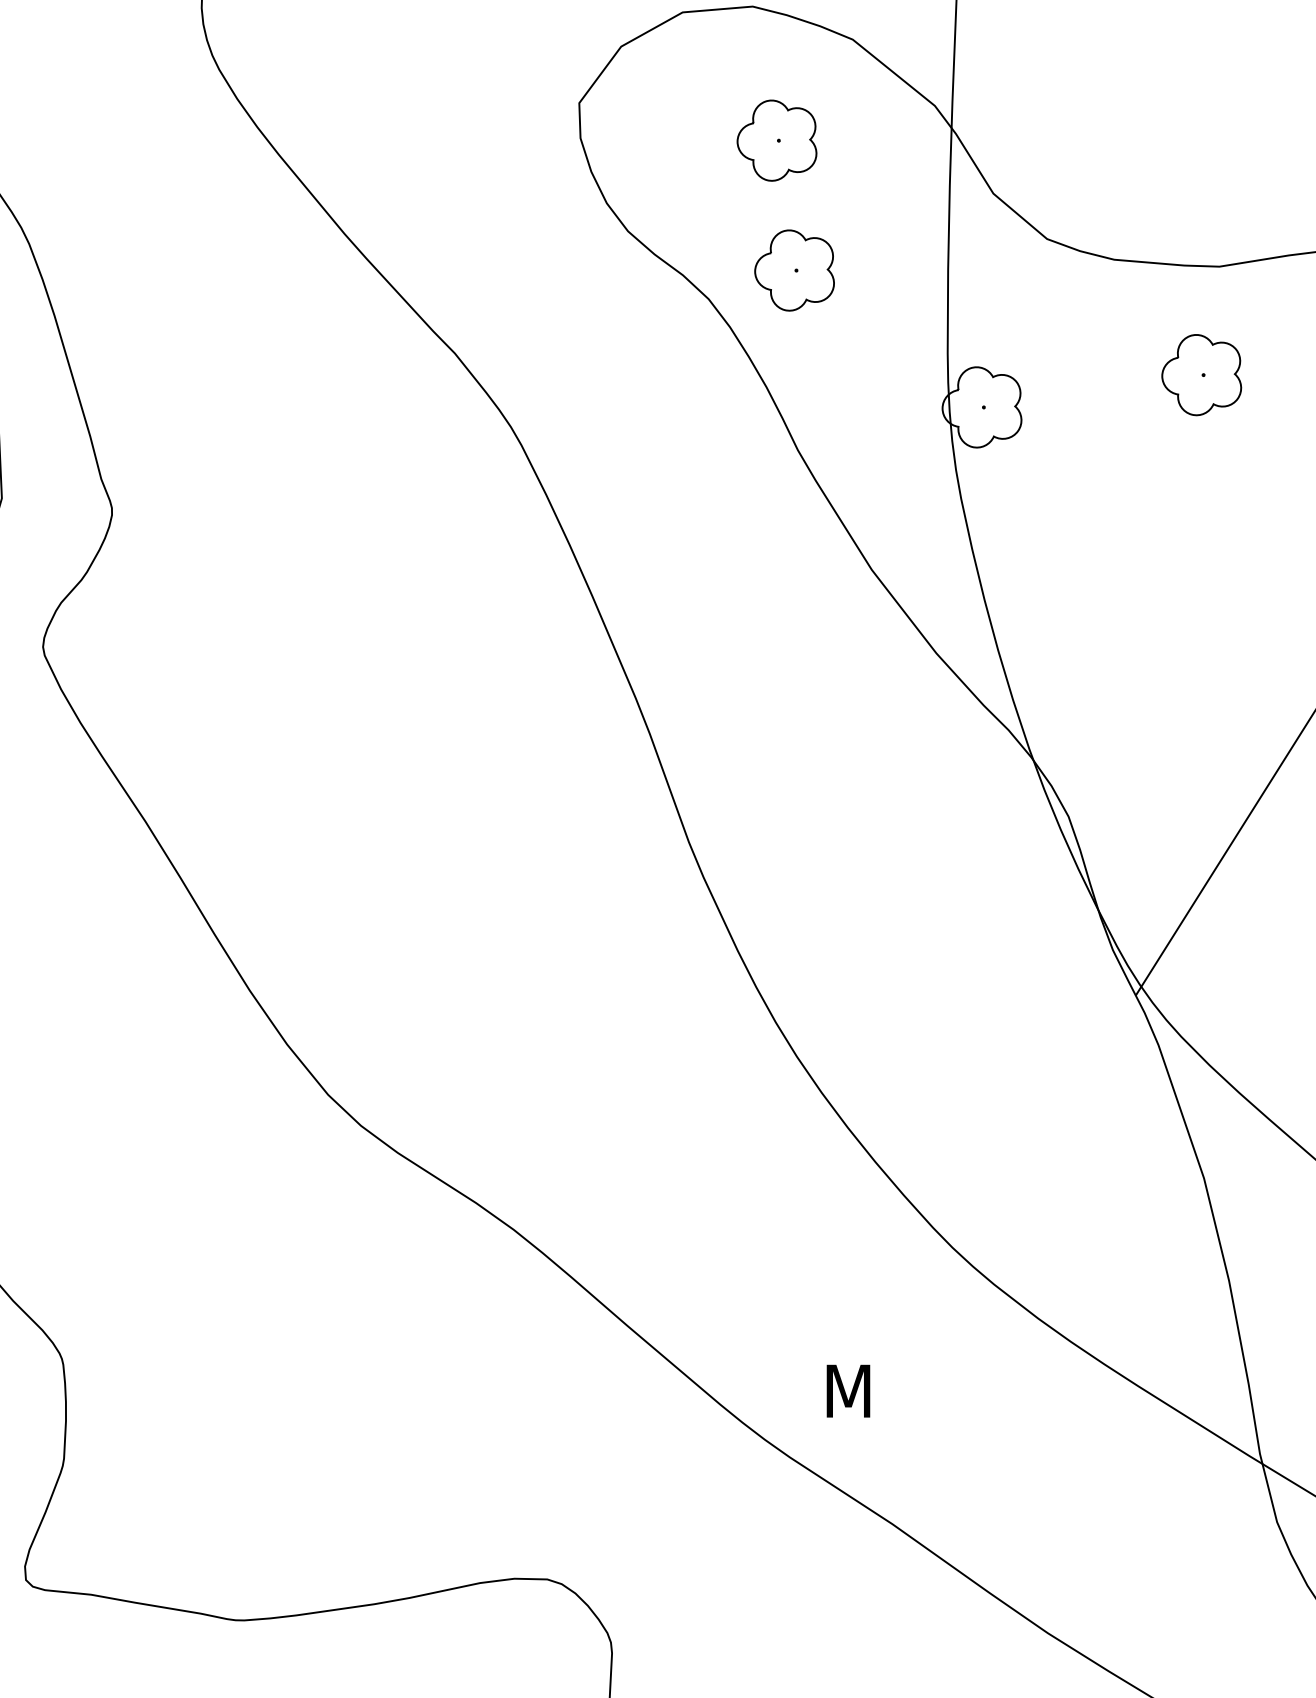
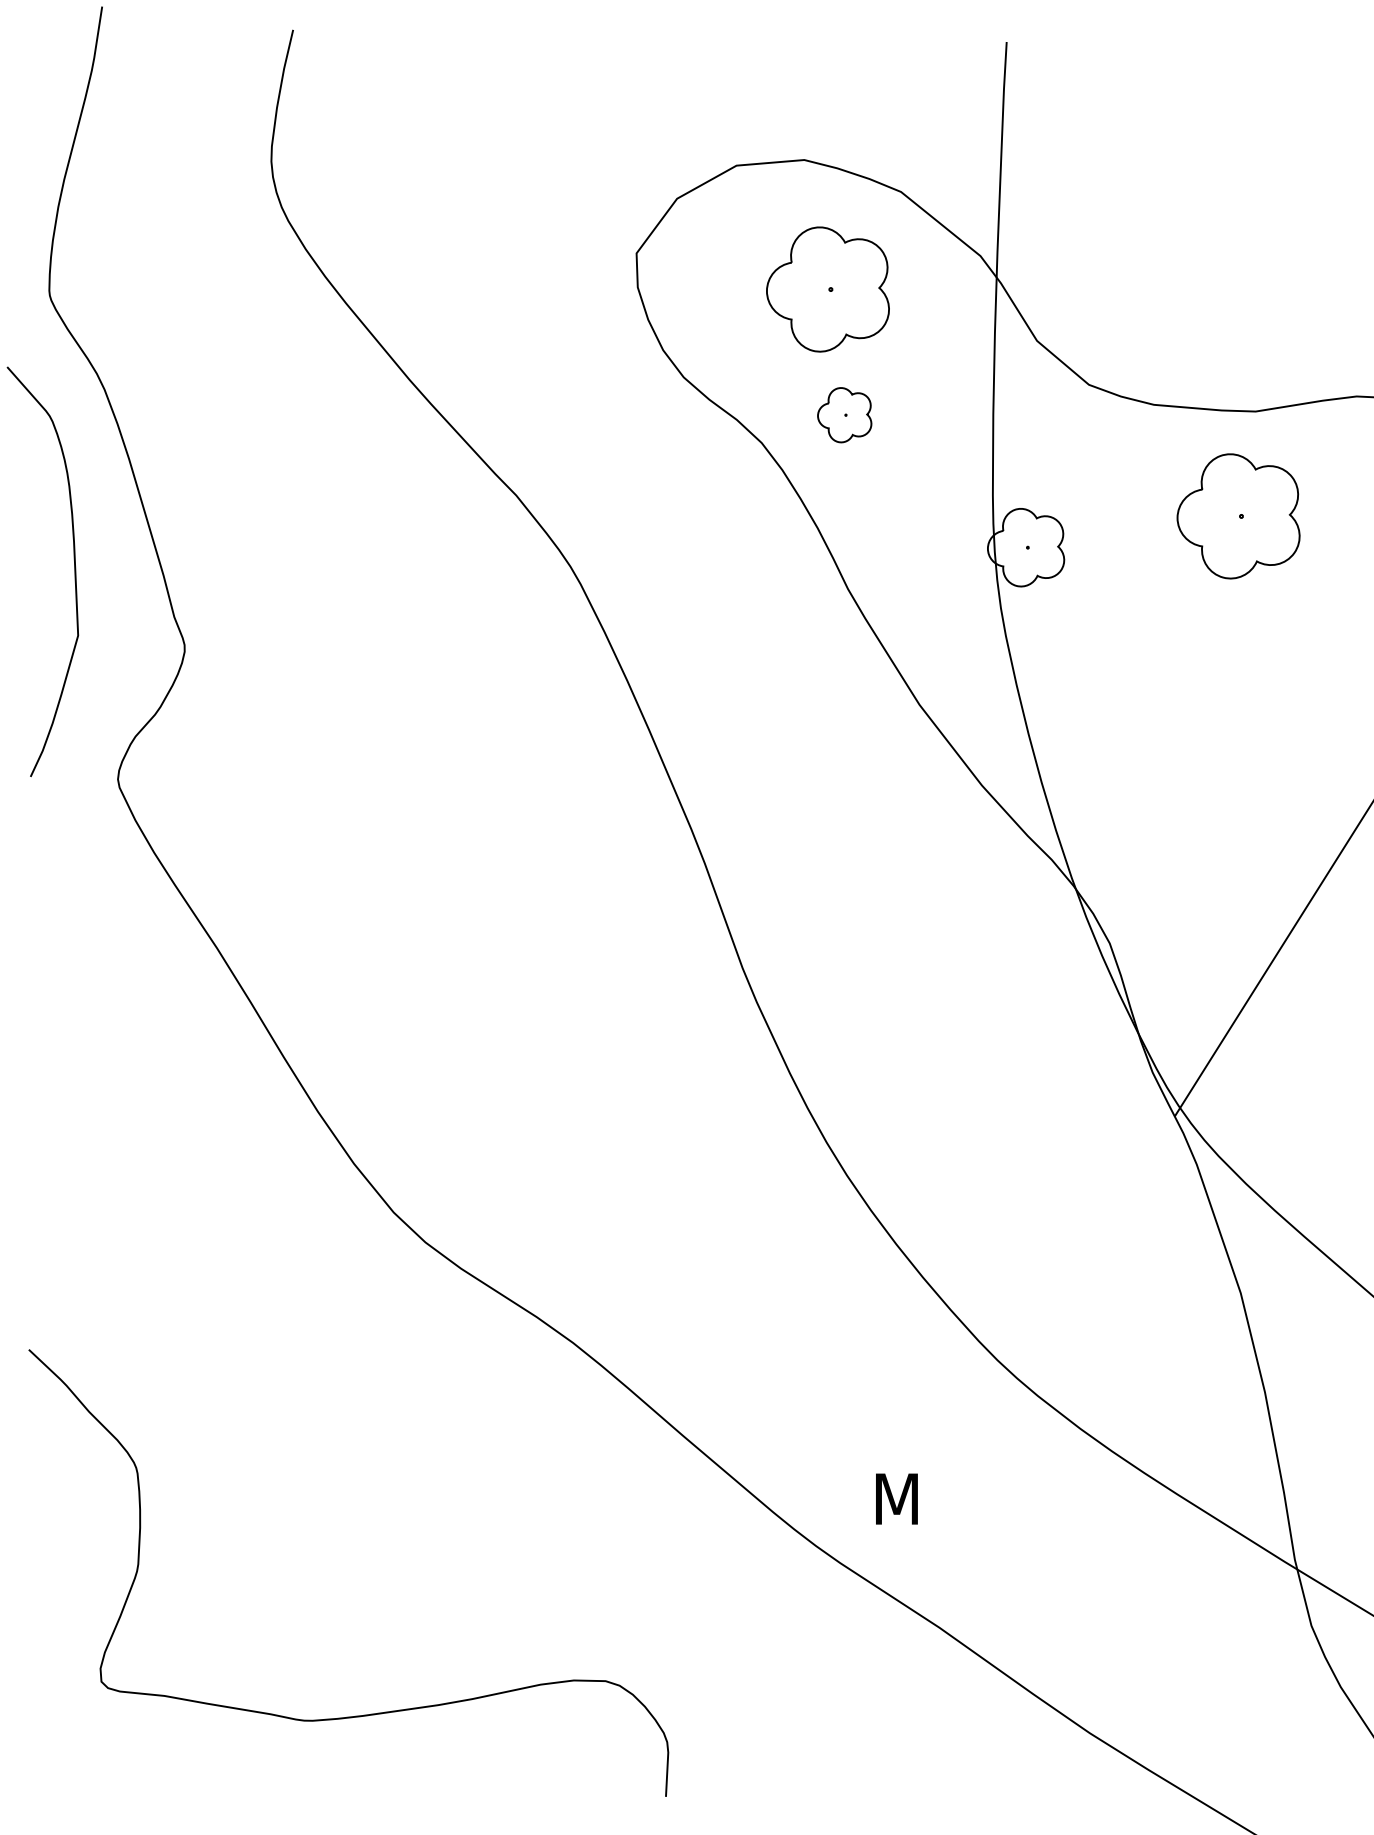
part: (776, 140) -> (827, 289), size x1.6
part: (794, 269) -> (844, 414), size x0.7
part: (1201, 375) -> (1238, 516), size x1.6

